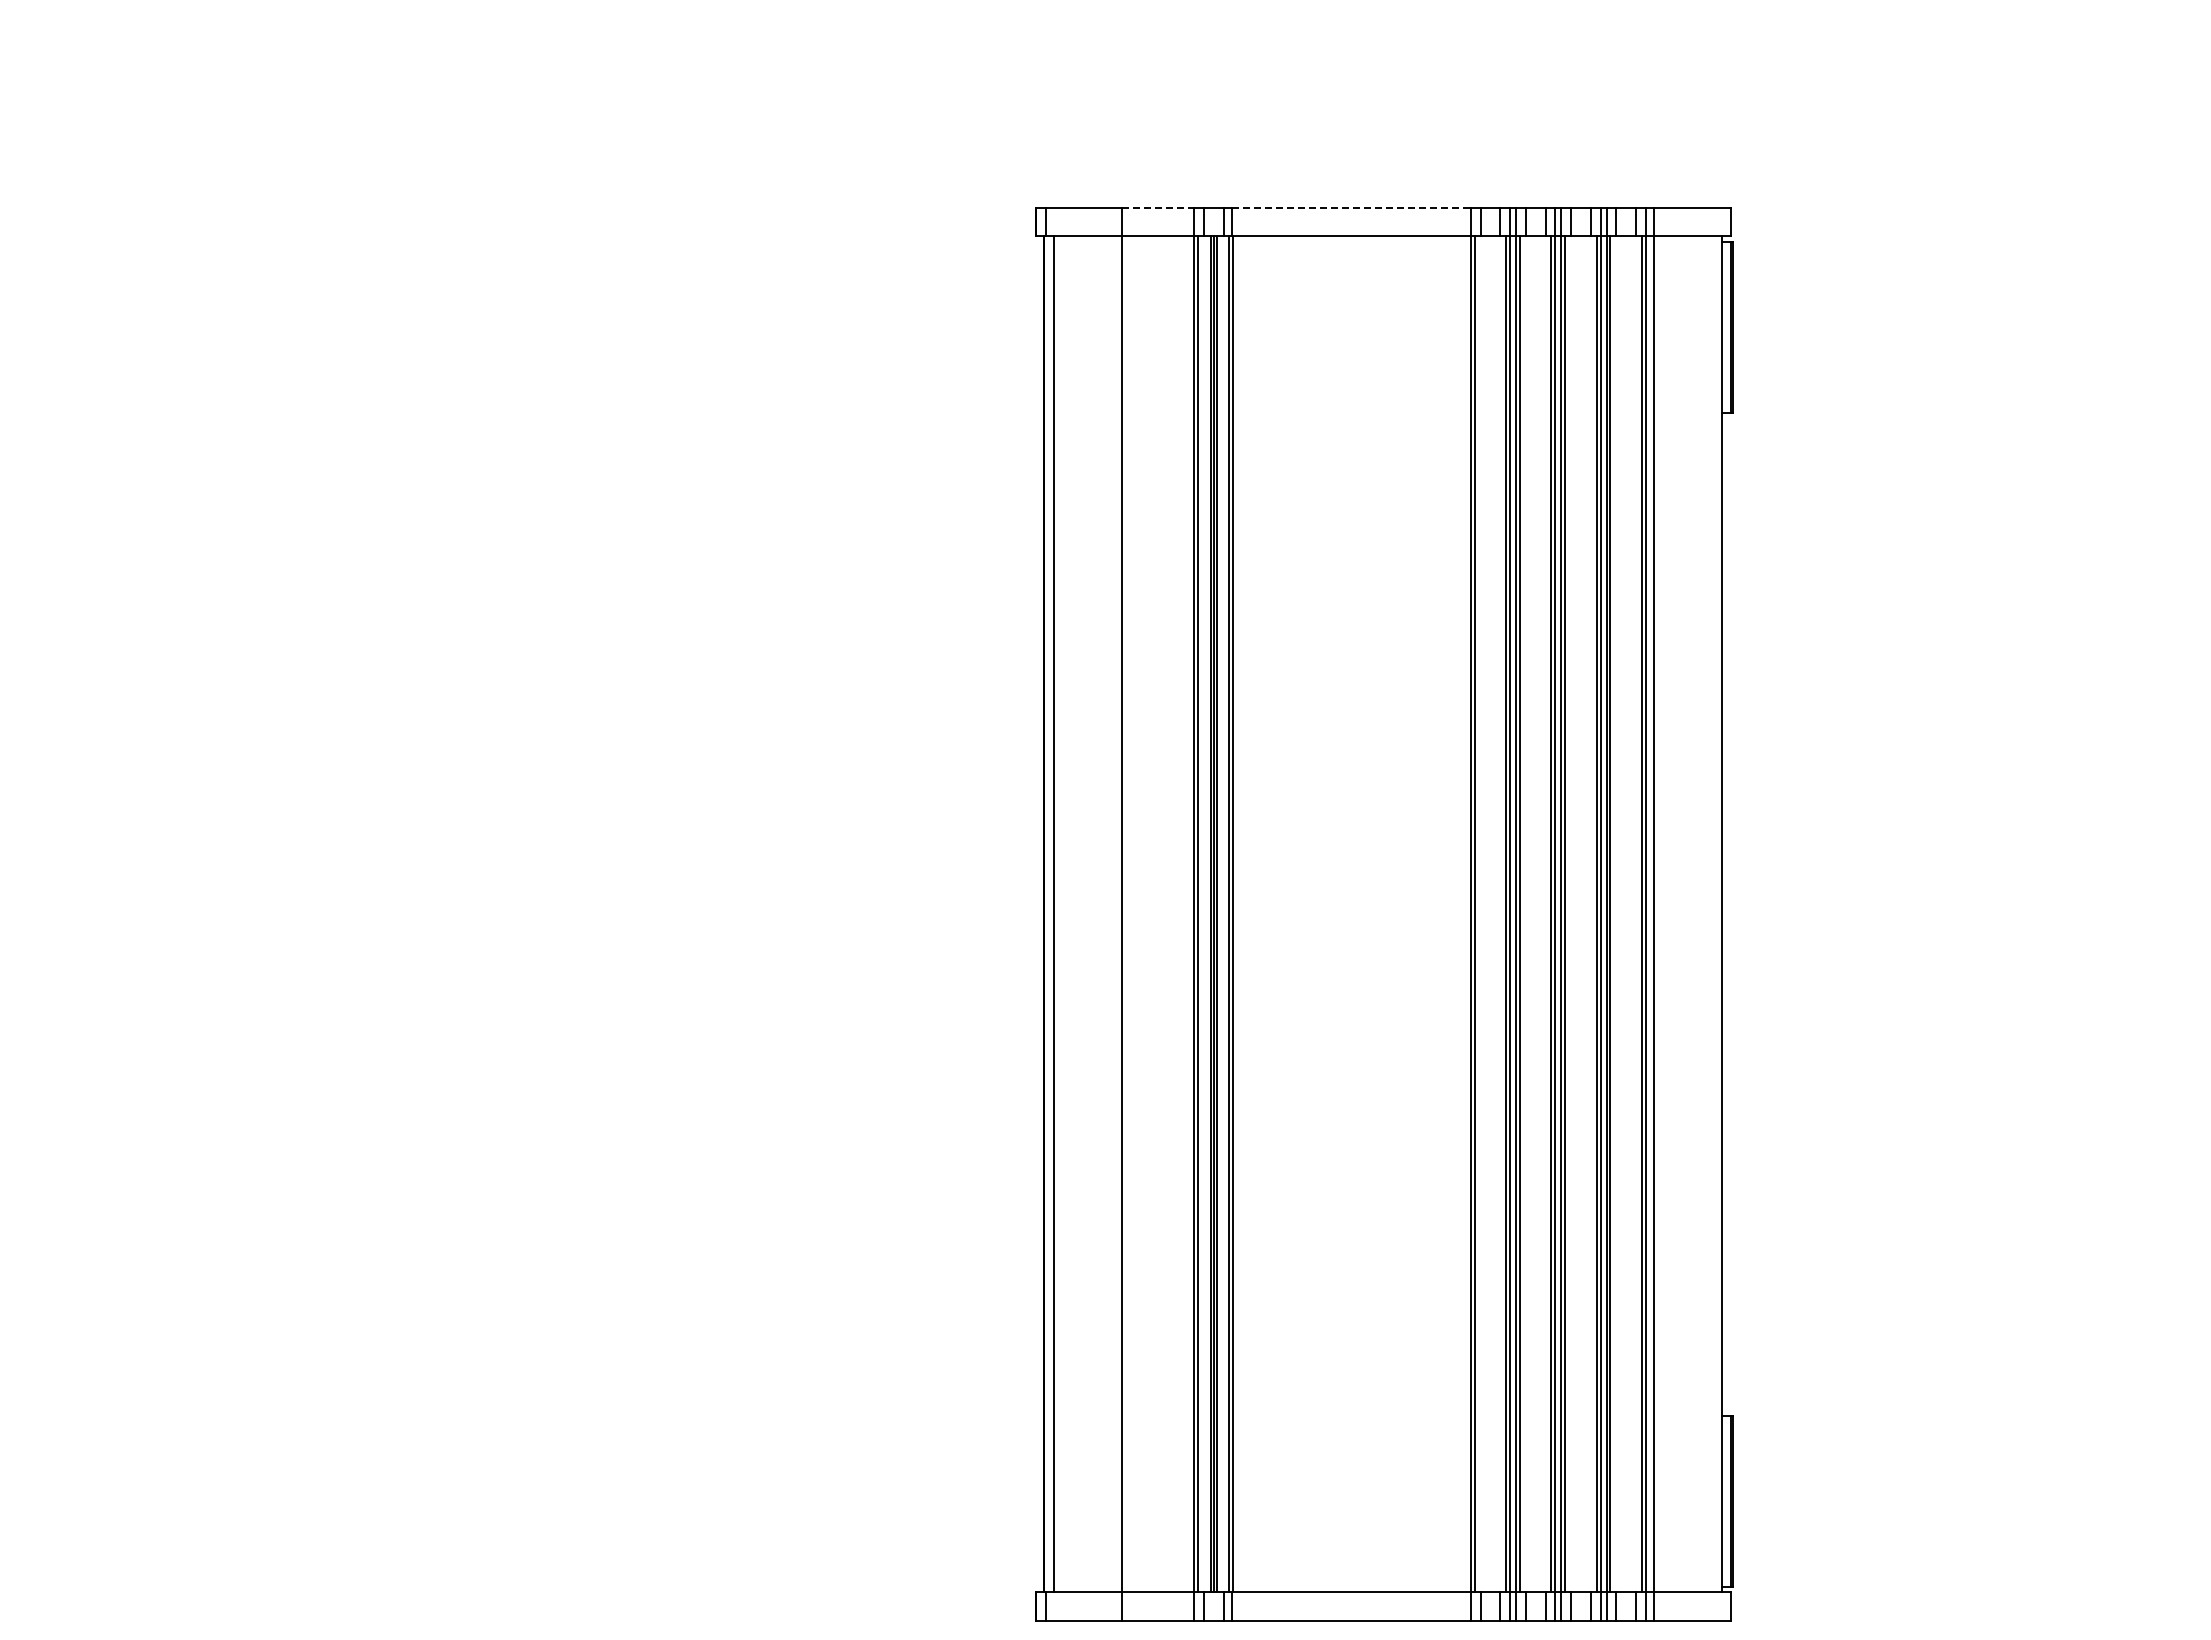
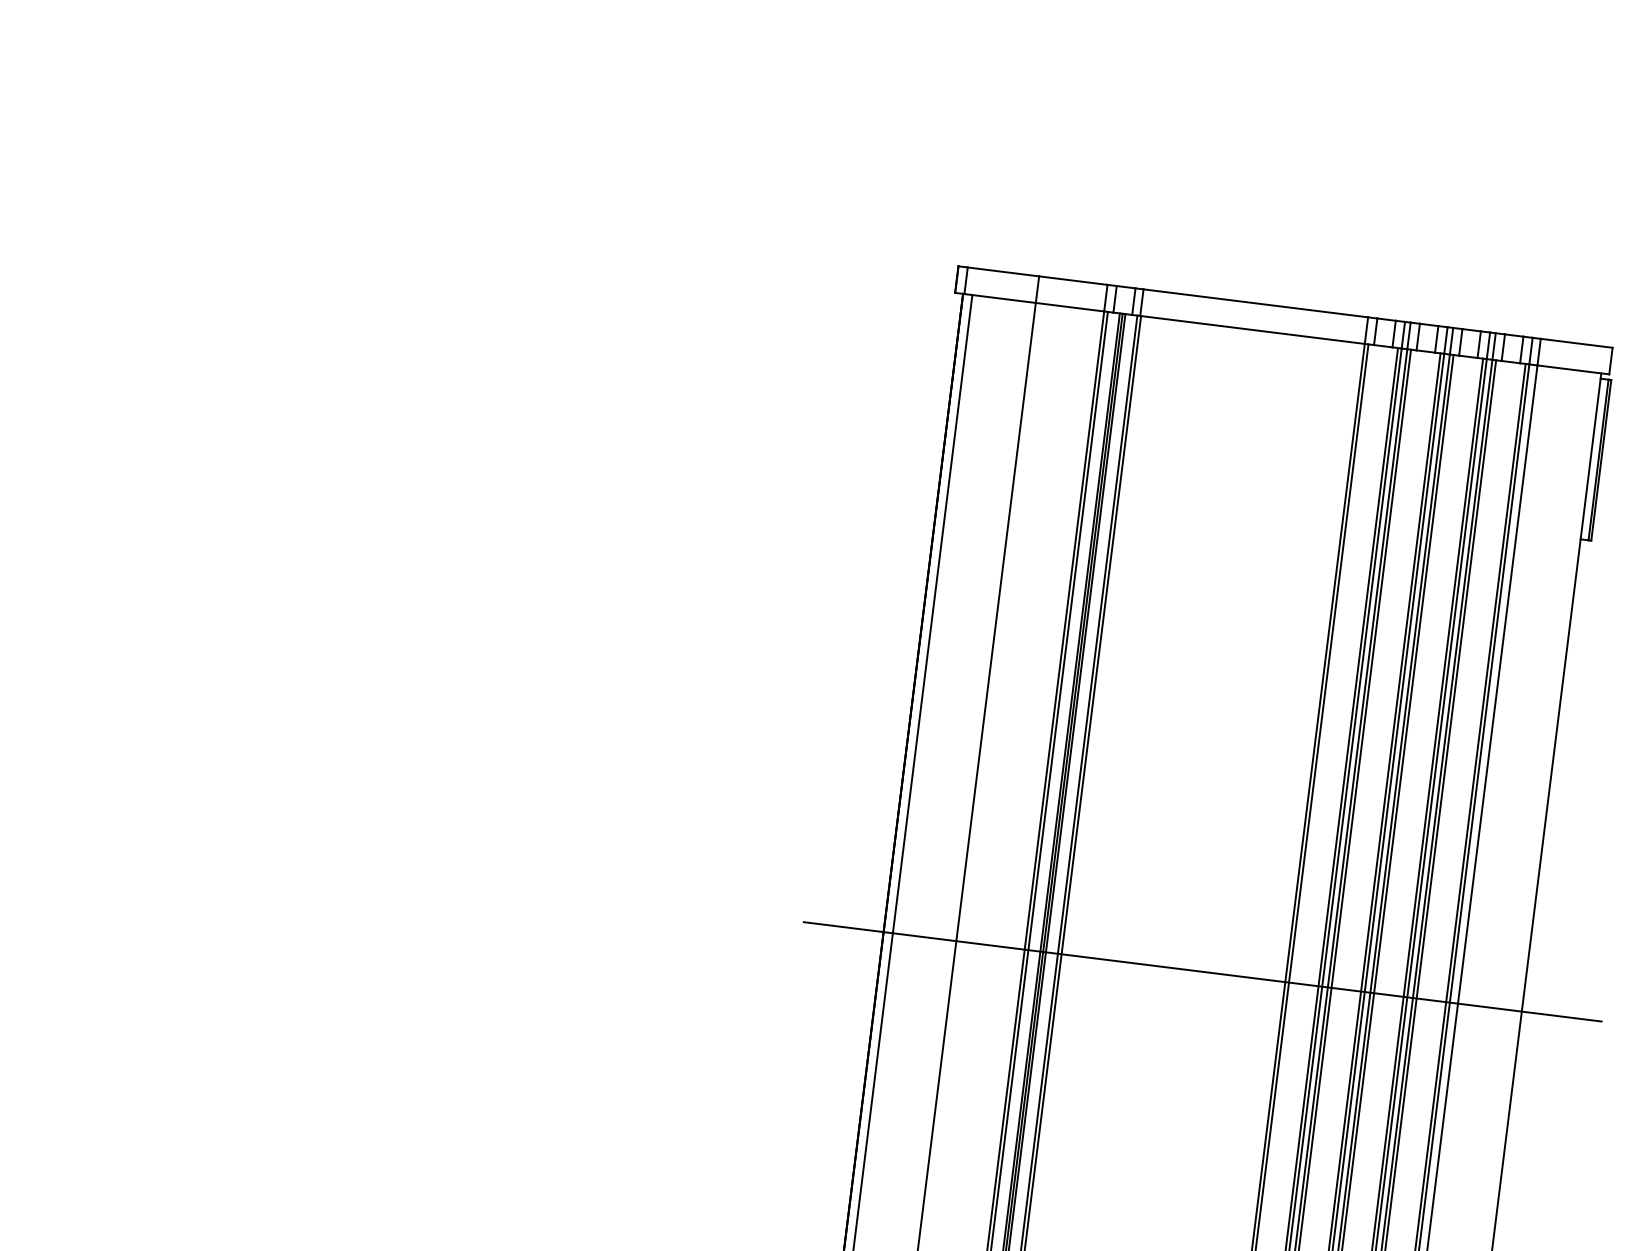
line: (1158, 208) -> (1073, 281), dashed -> solid
line: (1352, 208) -> (1256, 303), dashed -> solid
line: (1382, 914) -> (1202, 971), added

